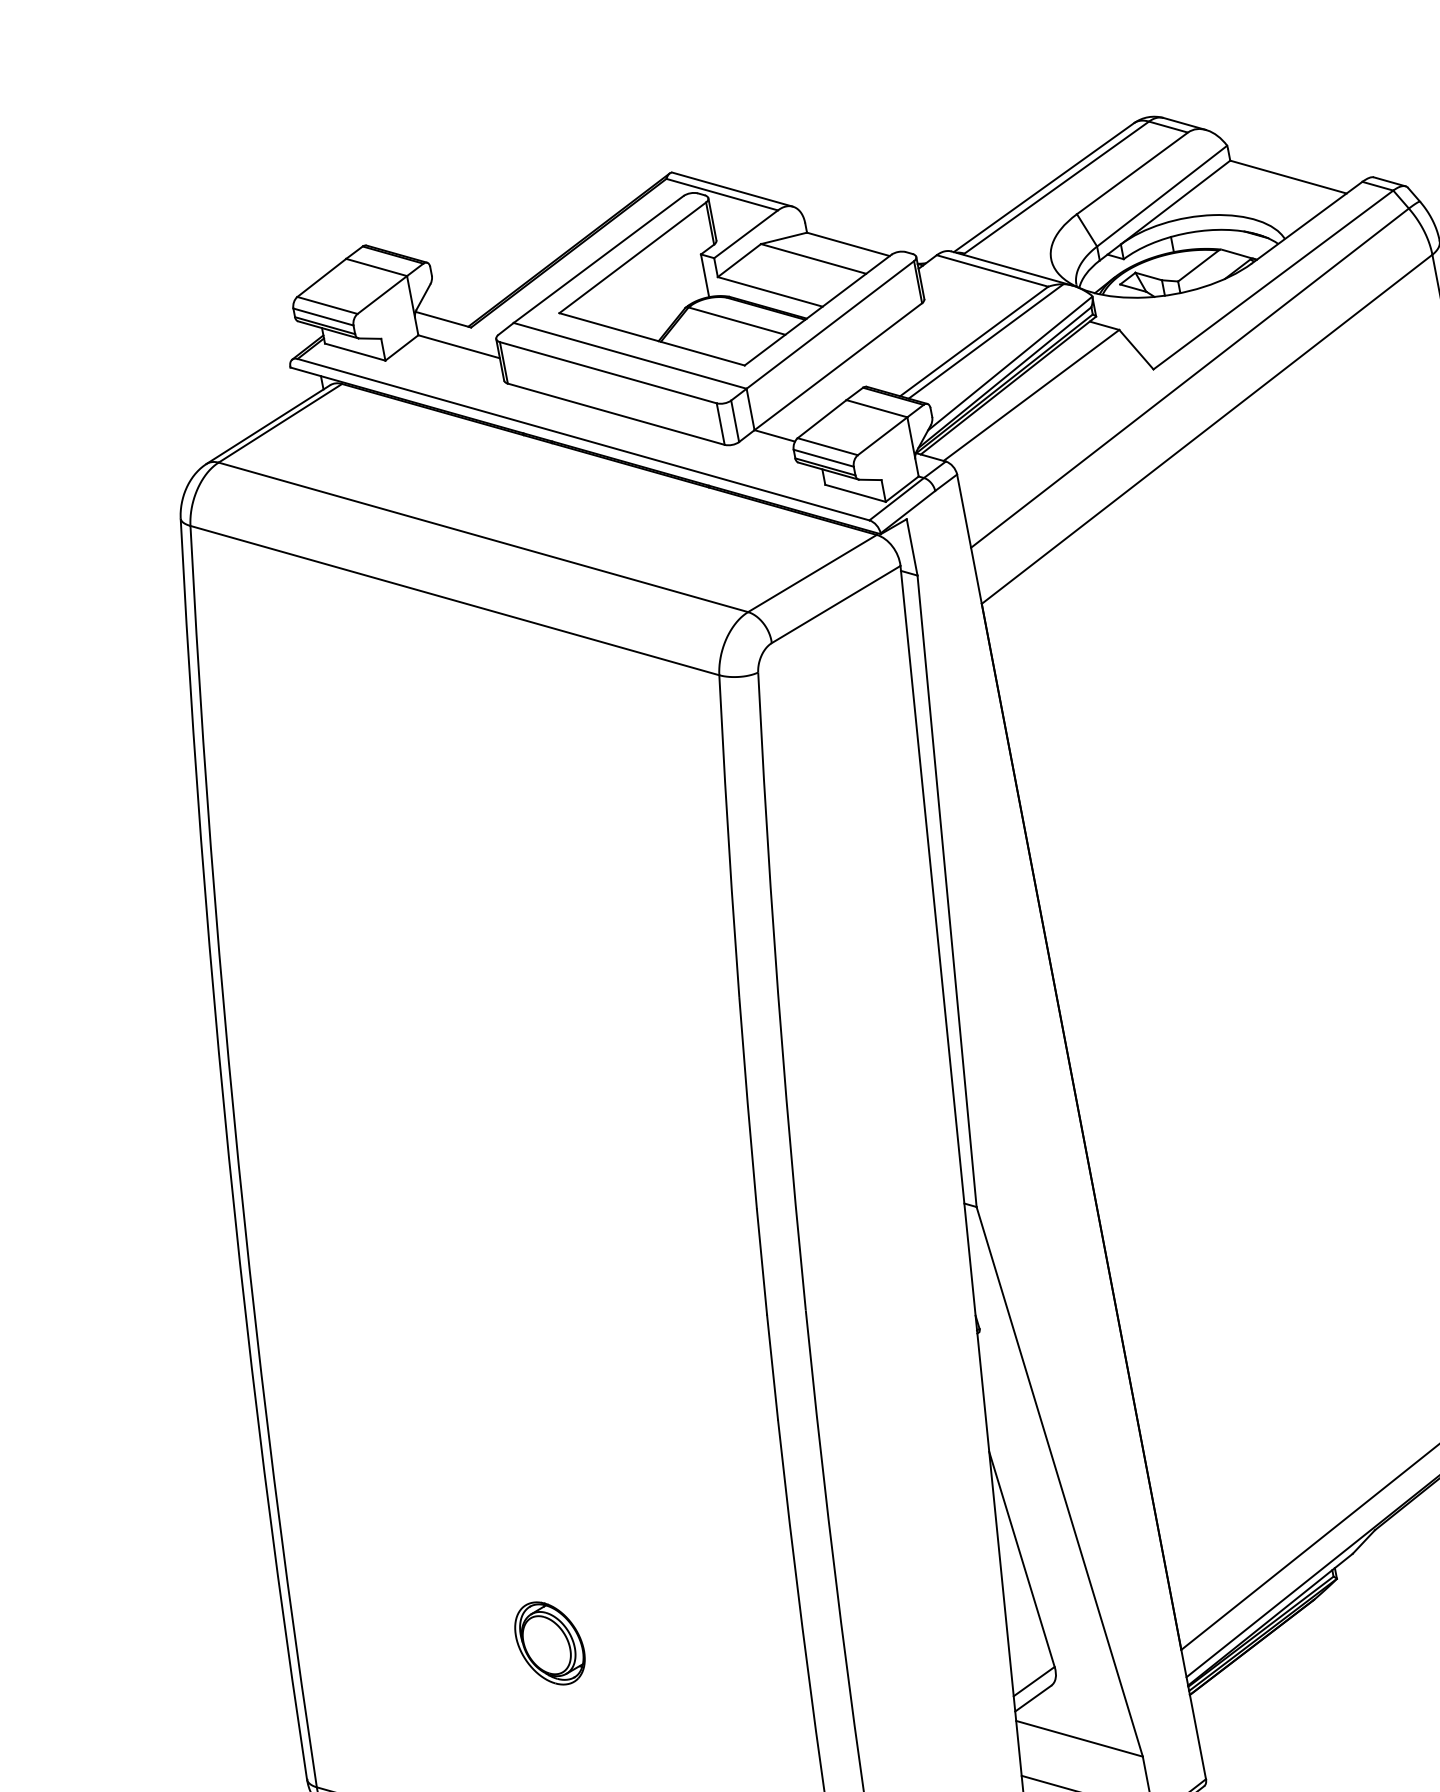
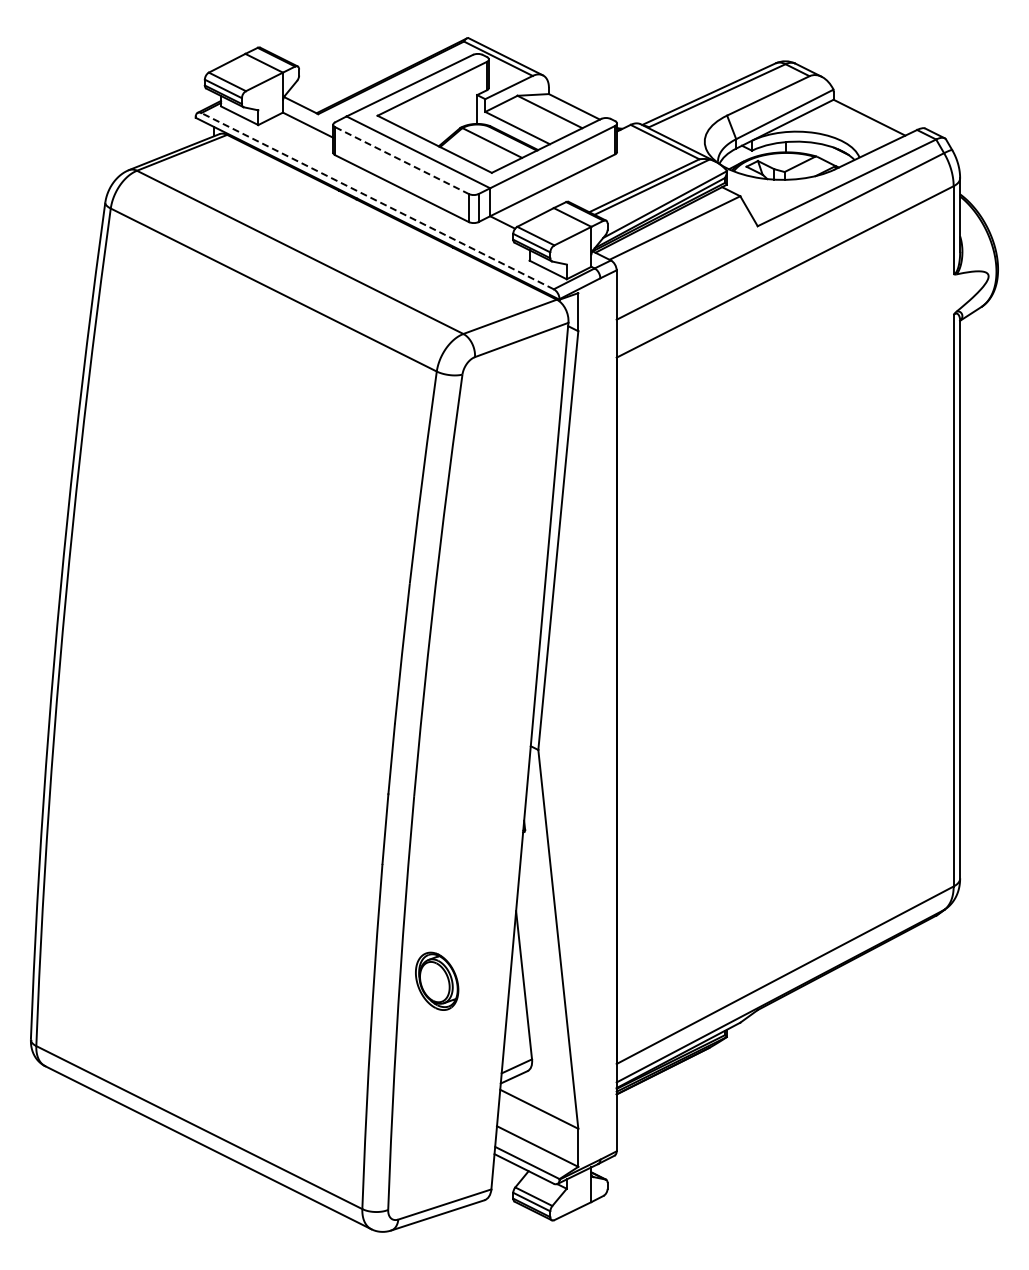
line: (608, 372) -> (402, 160), solid -> dashed
line: (583, 438) -> (377, 200), solid -> dashed
part: (550, 1642) -> (437, 980), moved

